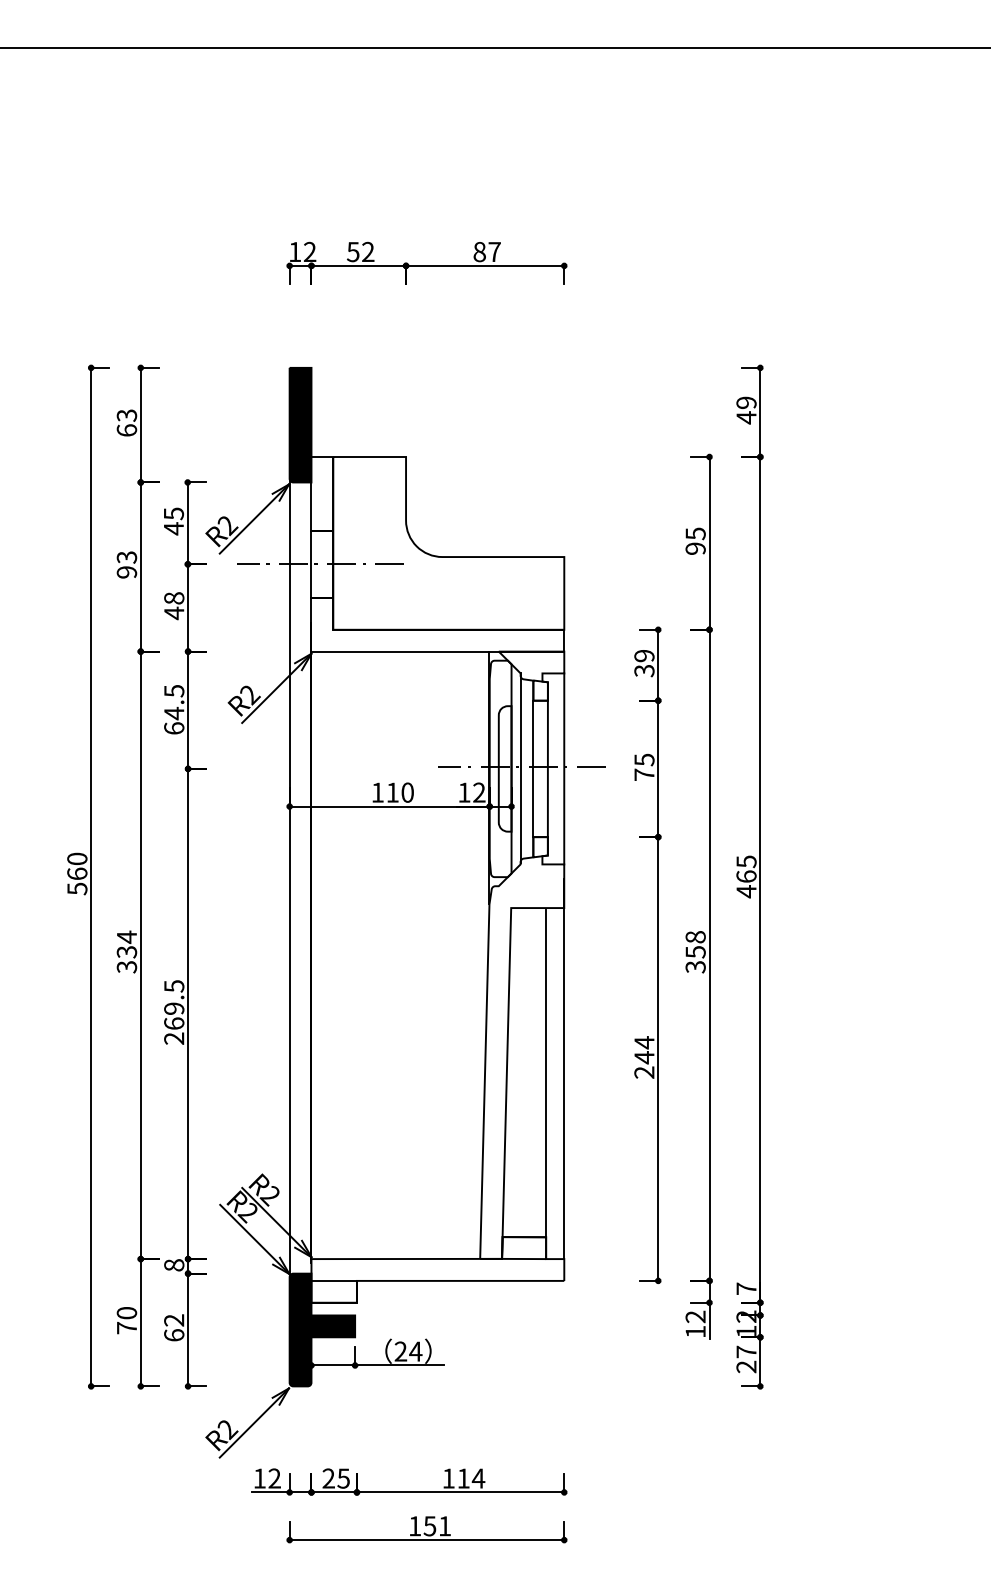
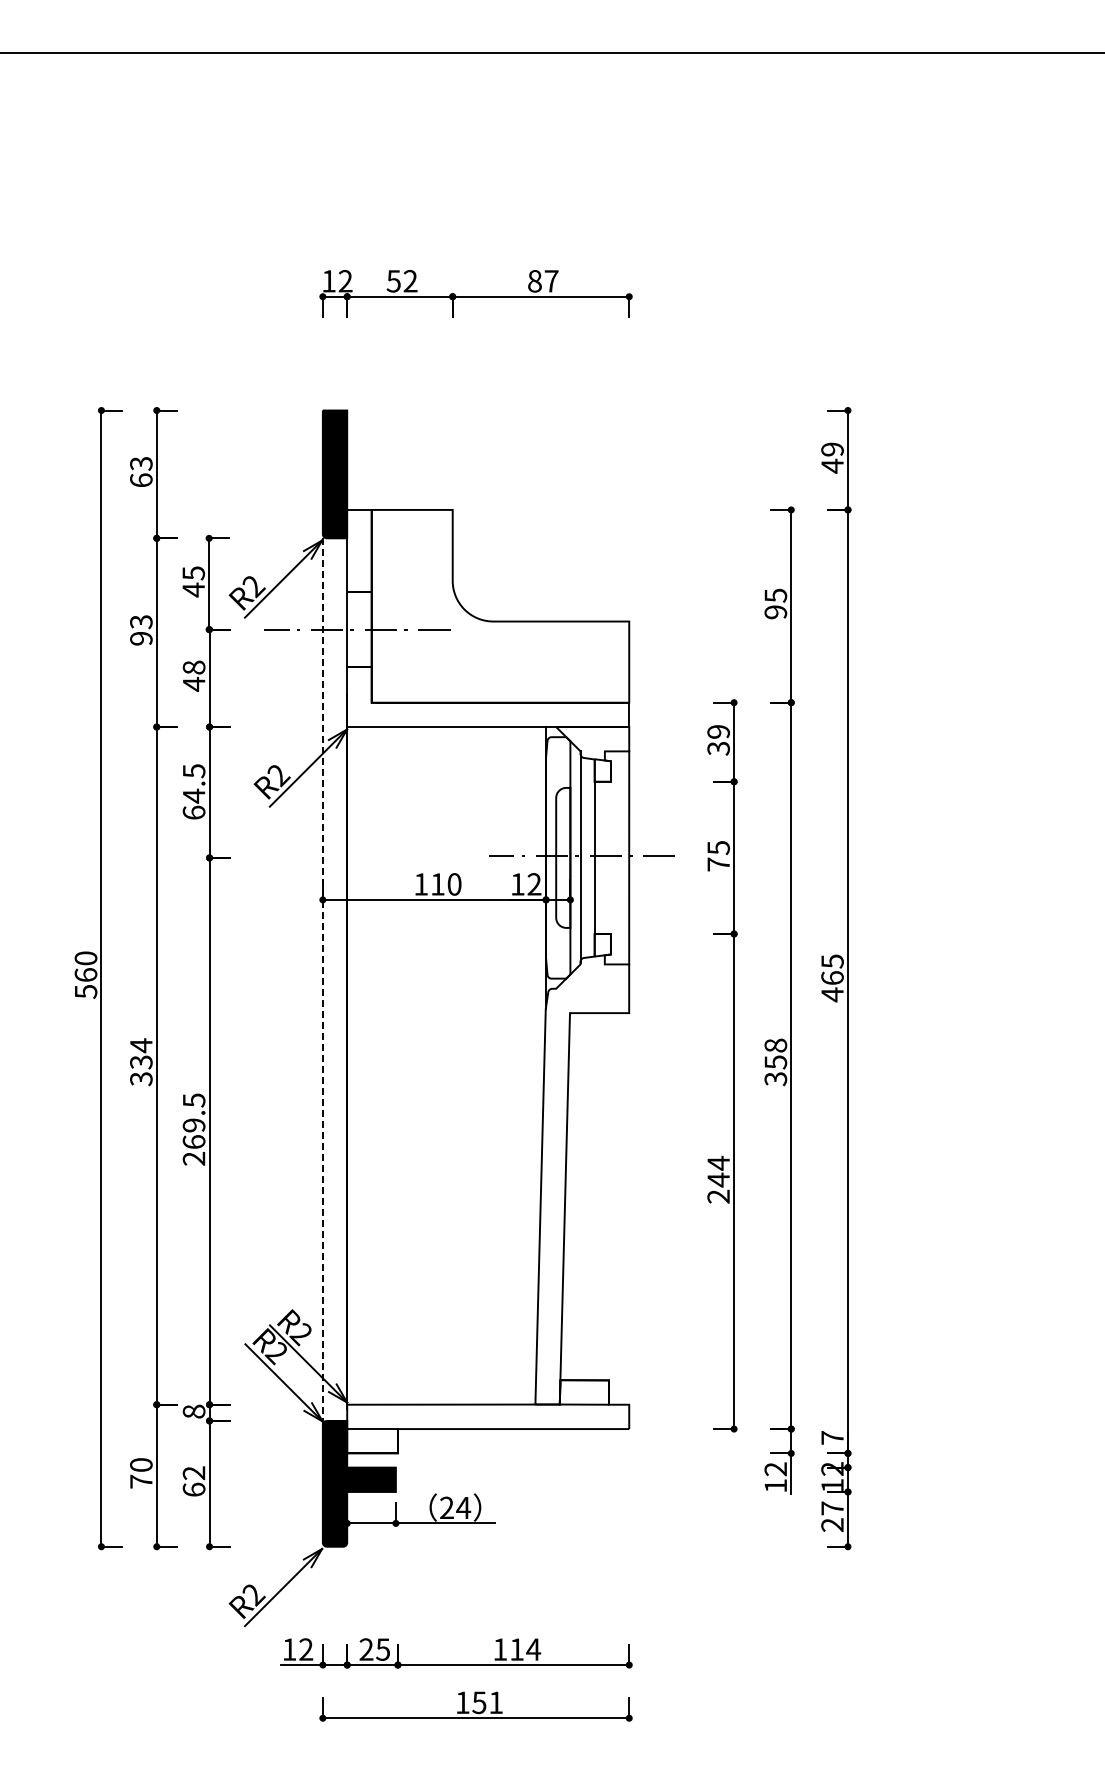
line: (547, 768) -> (610, 857), removed
line: (289, 877) -> (322, 979), solid -> dashed
line: (564, 1068) -> (629, 1192), removed
line: (545, 1073) -> (608, 1197), removed

